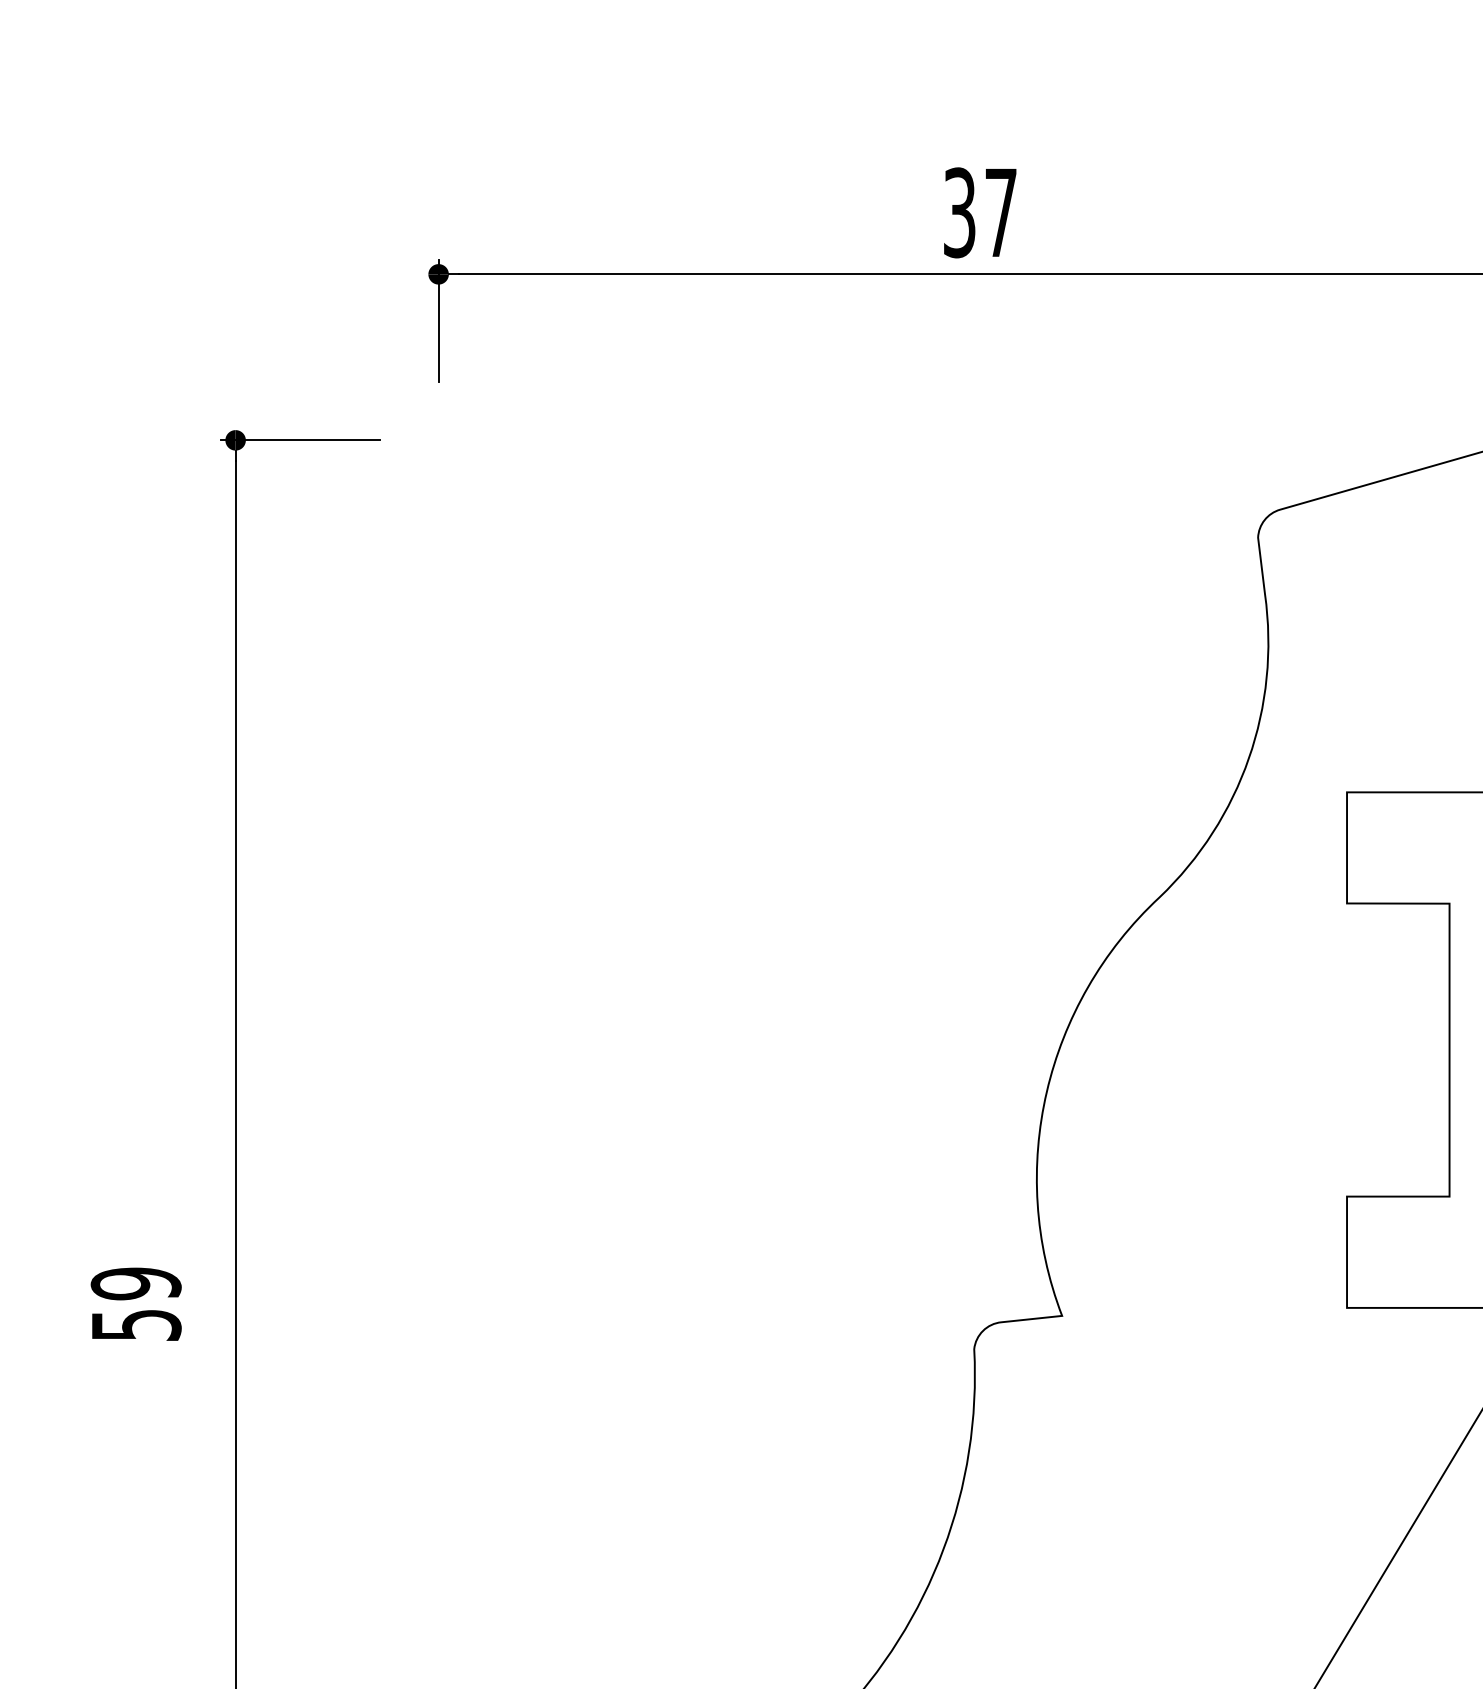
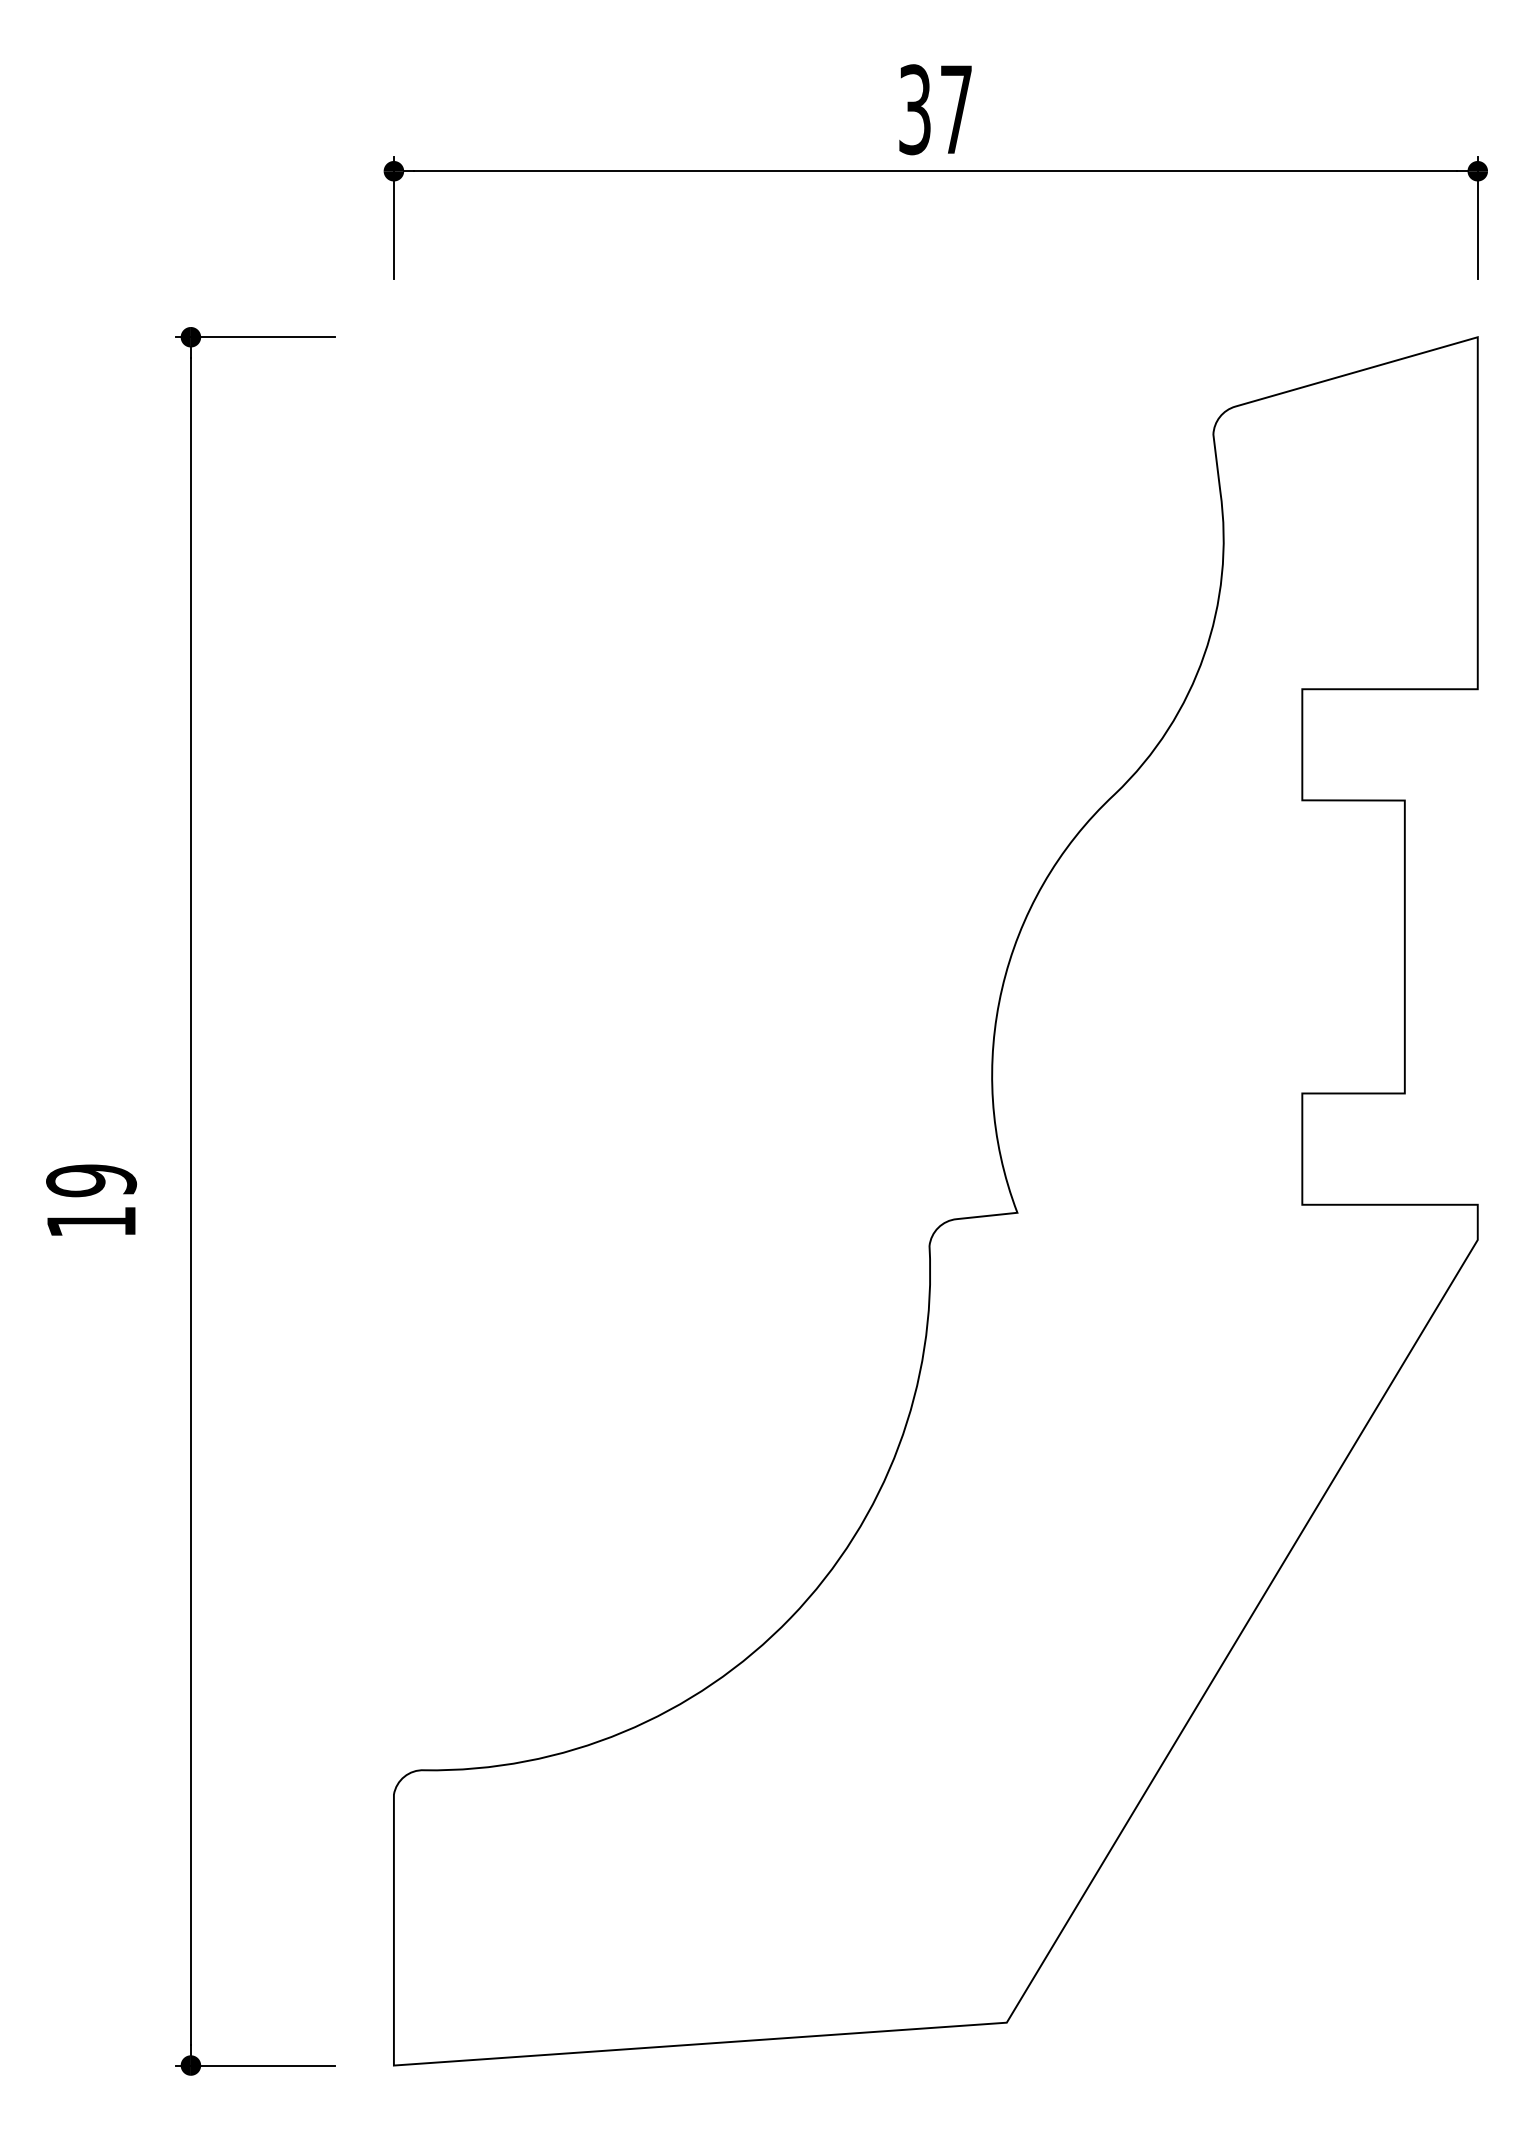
text: (137, 1325) -> (92, 1222), 59 -> 19

